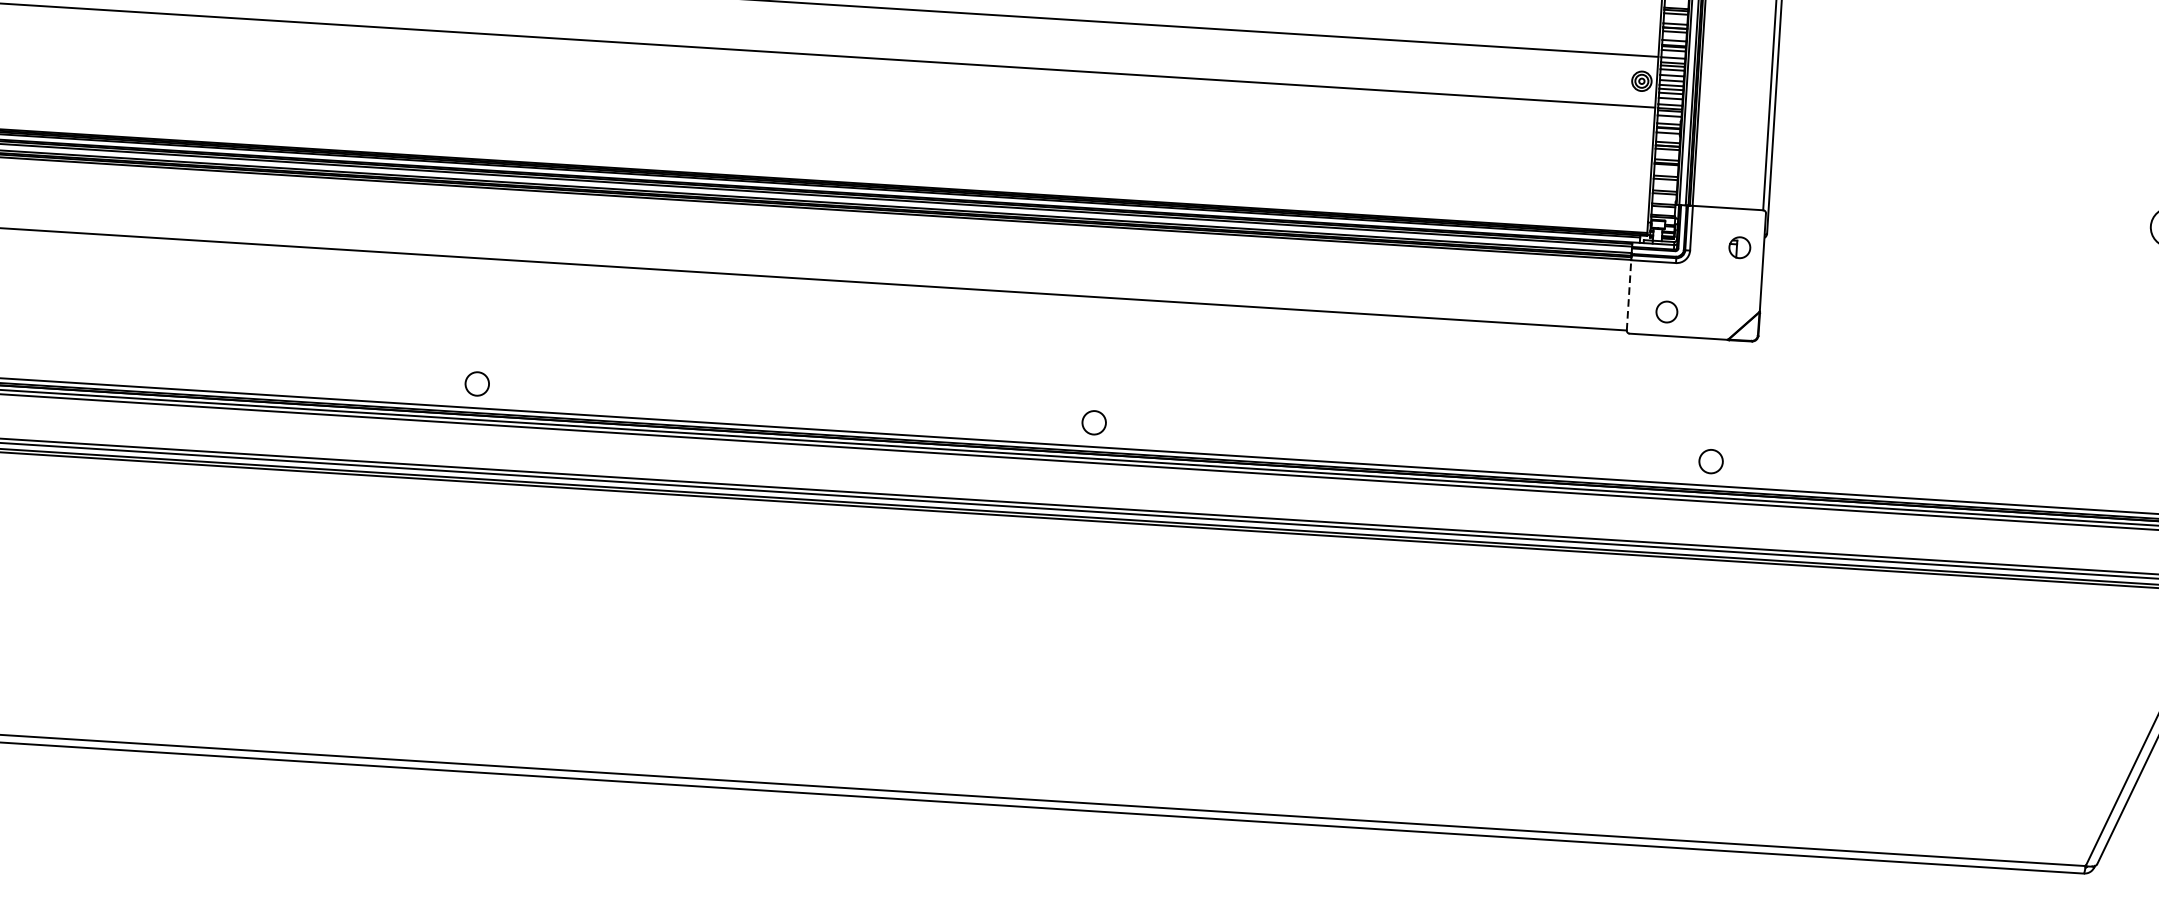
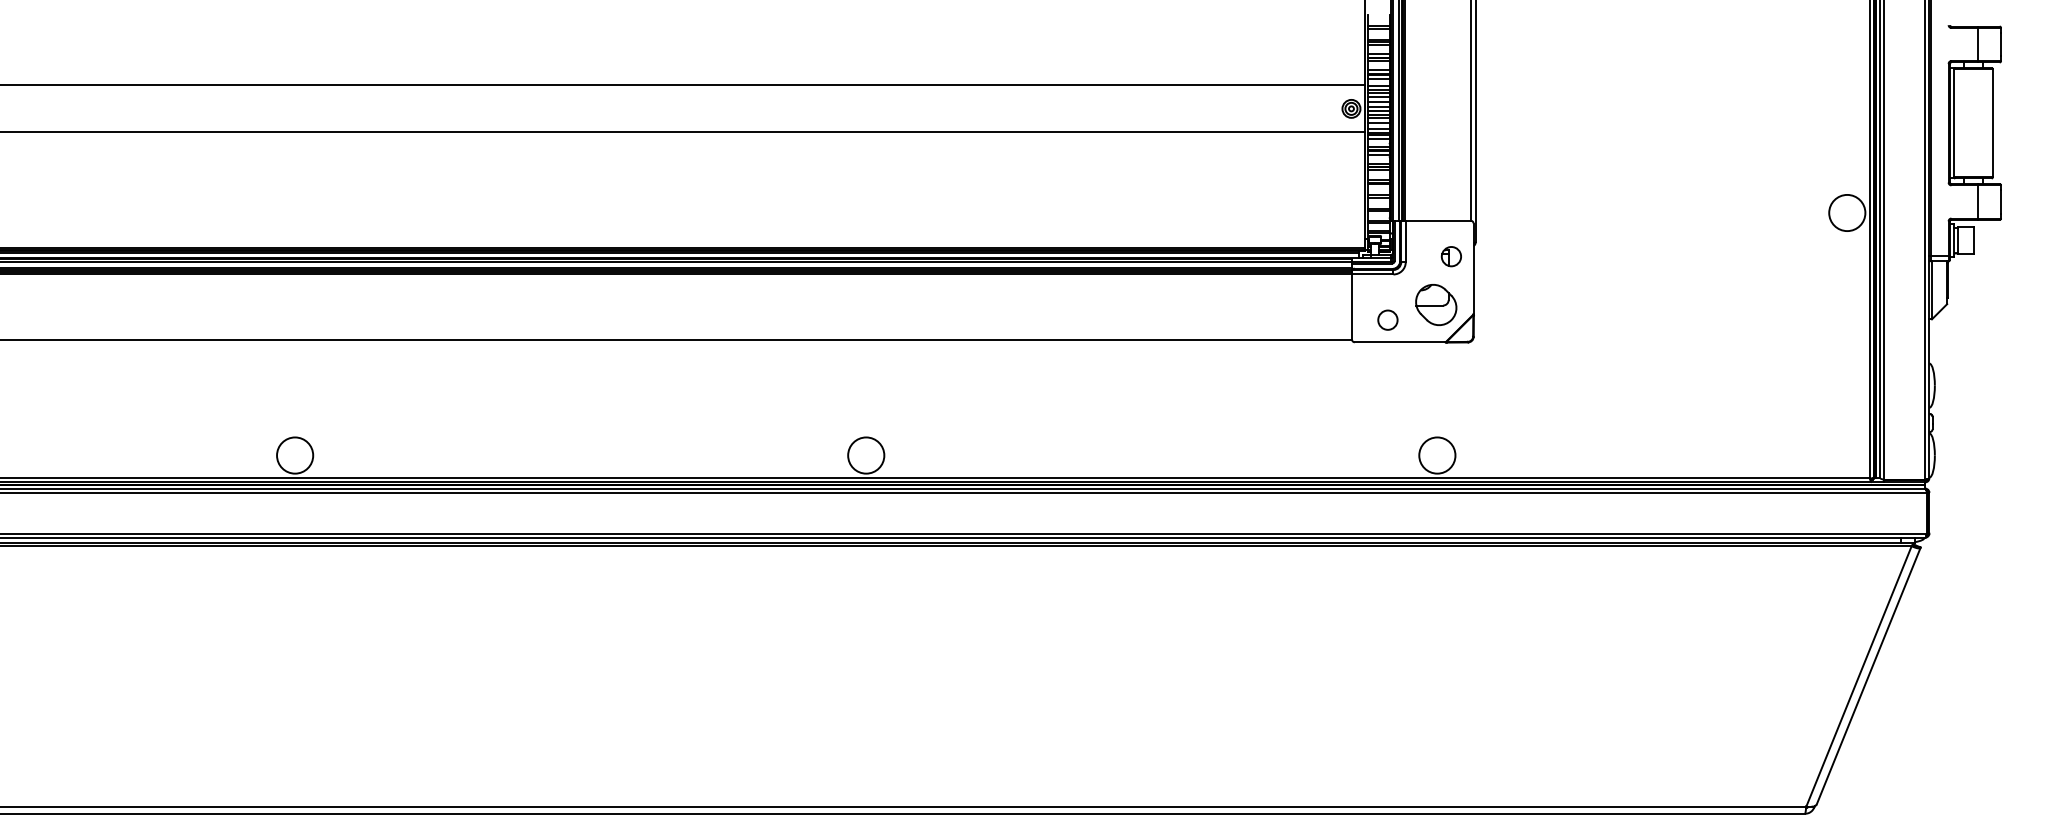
line: (1629, 294) -> (1352, 306), dashed -> solid
part: (1720, 298) -> (1436, 304), added
circle: (477, 383) -> (295, 455), size x1.67
circle: (1094, 422) -> (866, 455), size x1.67
circle: (1711, 461) -> (1437, 455), size x1.67

